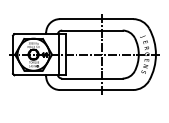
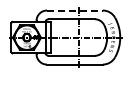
line: (95, 19) -> (74, 10), solid -> dashed

